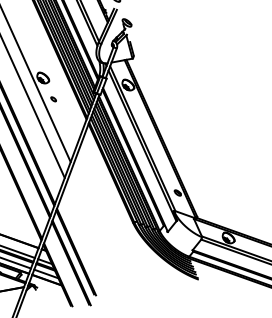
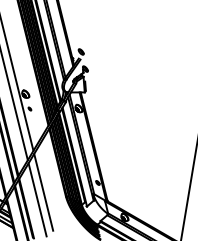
line: (97, 221) -> (43, 191), added
line: (90, 235) -> (37, 199), added

